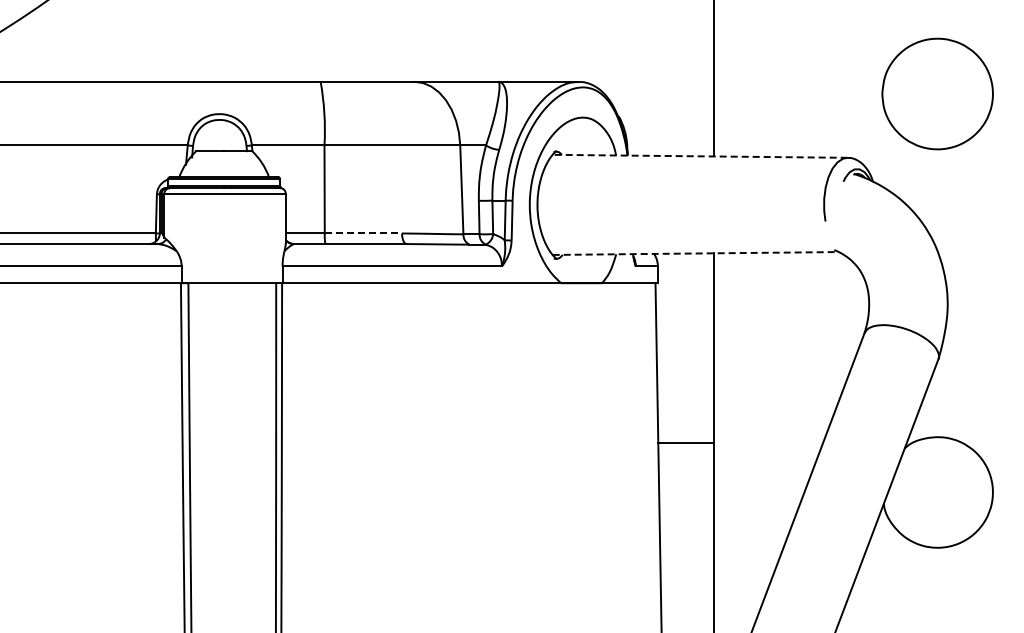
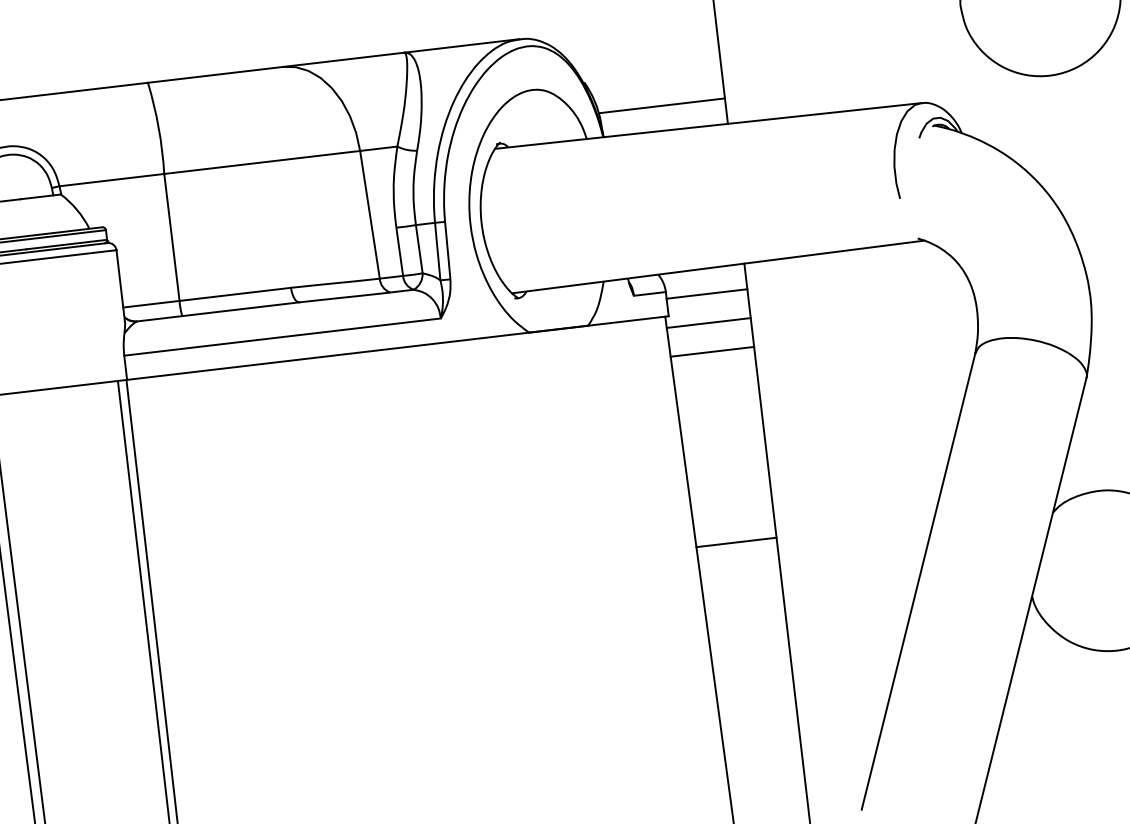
line: (669, 138) -> (660, 105), added
line: (699, 156) -> (707, 126), dashed -> solid
line: (363, 233) -> (235, 294), dashed -> solid
line: (696, 253) -> (719, 266), dashed -> solid
line: (685, 271) -> (706, 294), added
line: (684, 291) -> (708, 323), added
line: (684, 311) -> (711, 352), added

